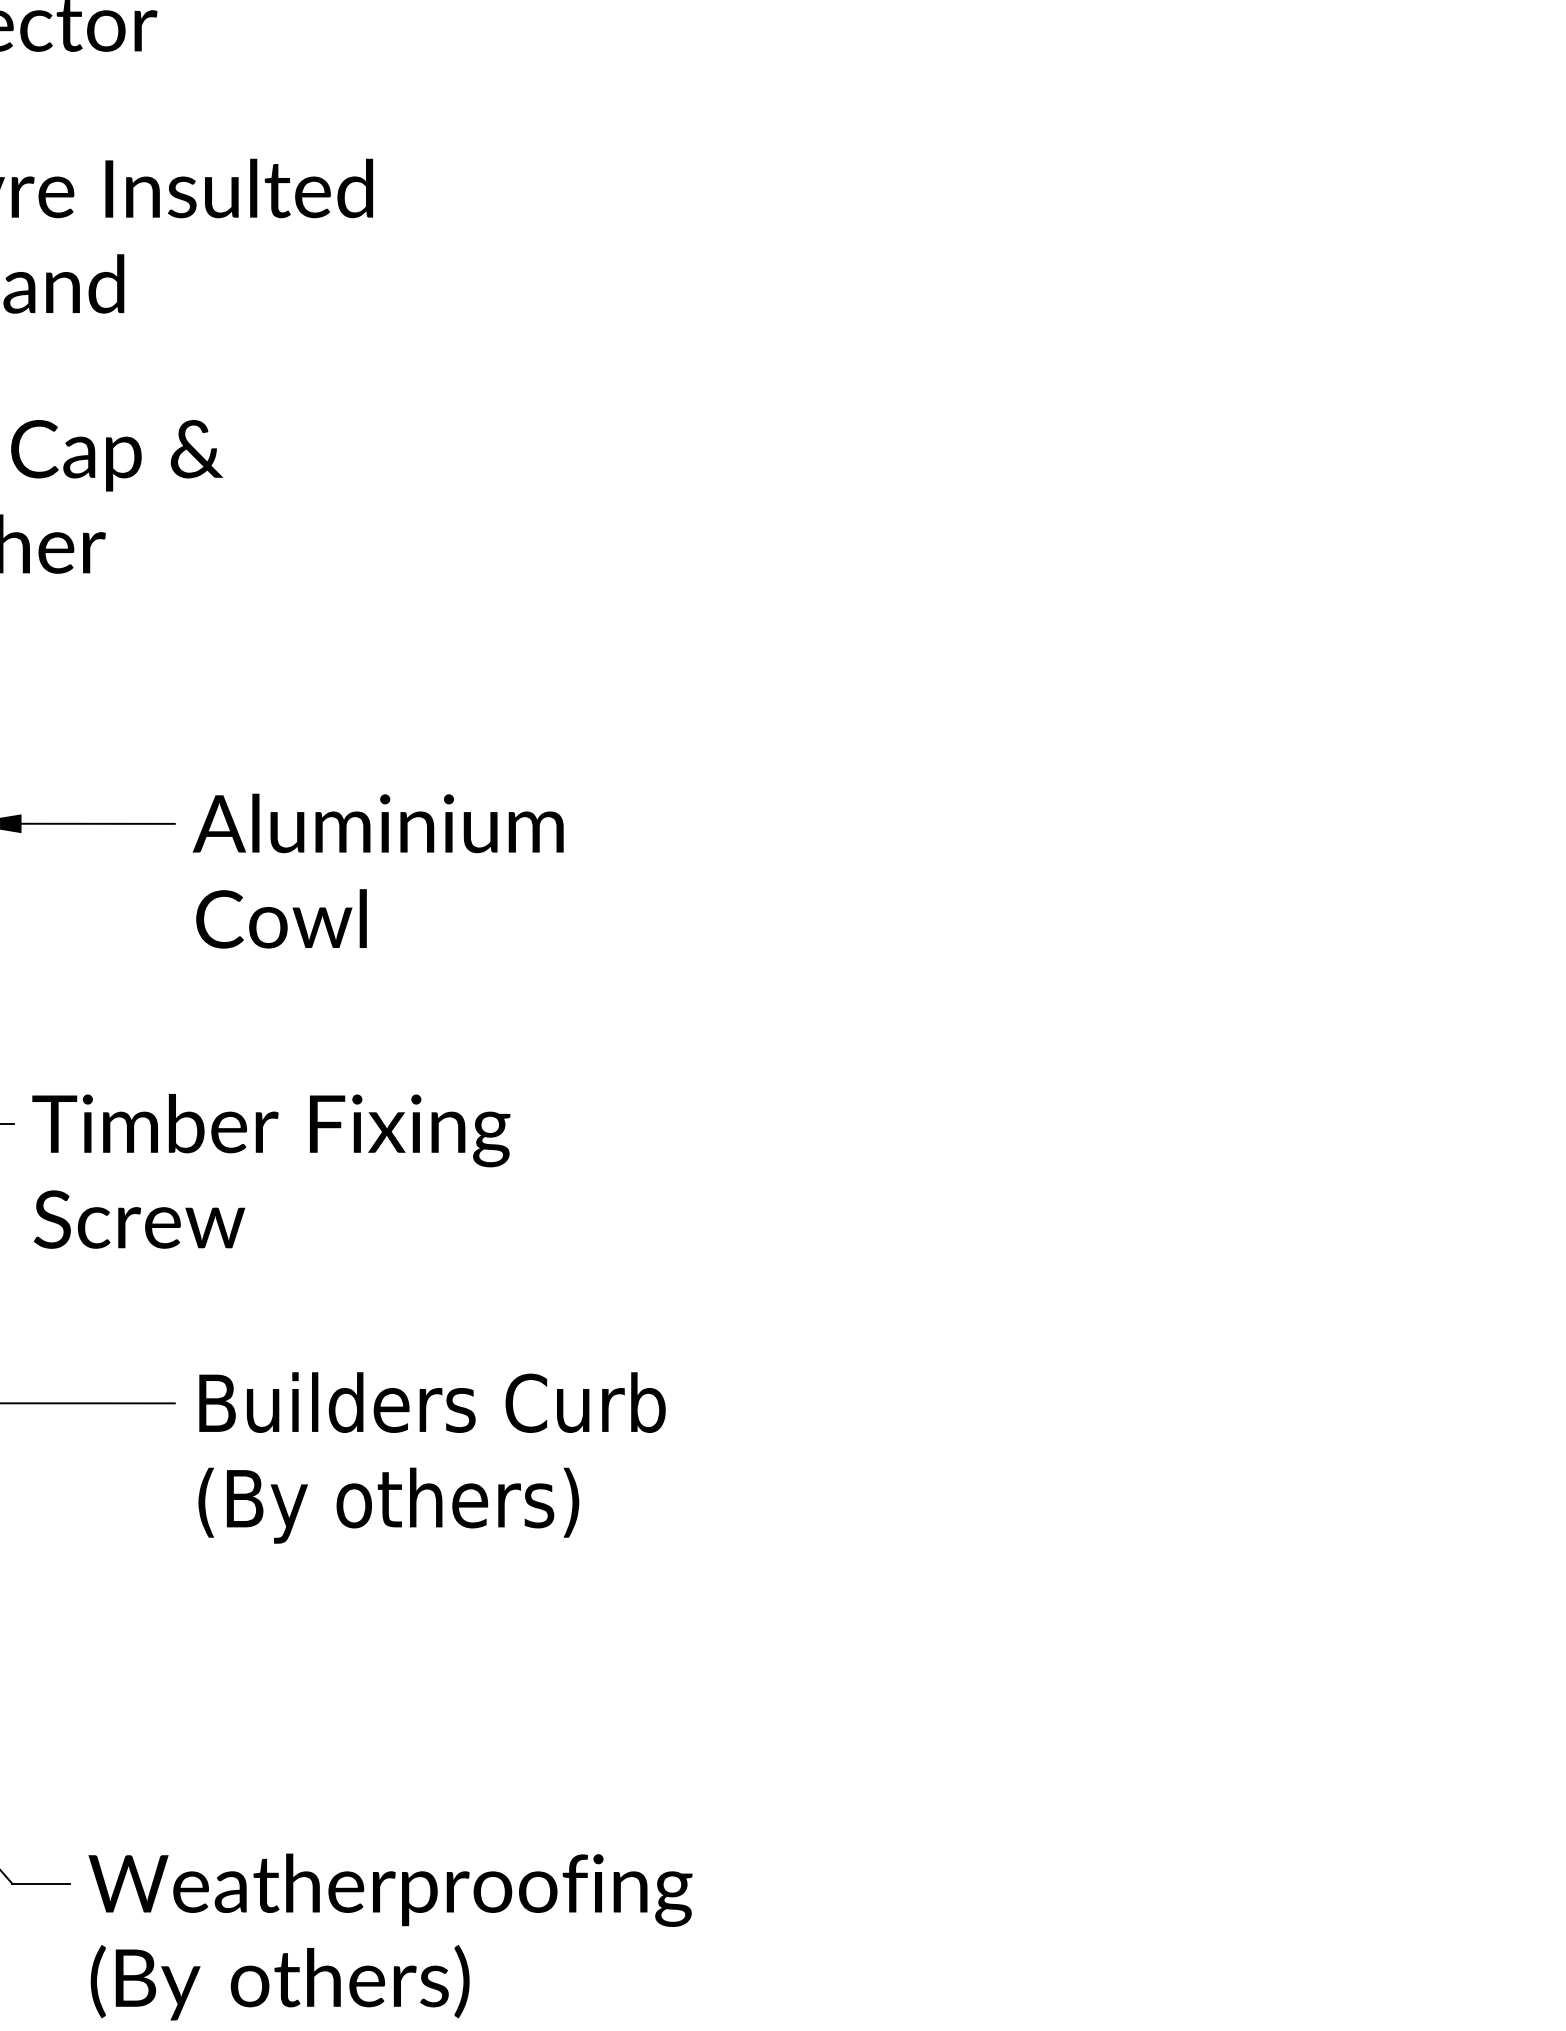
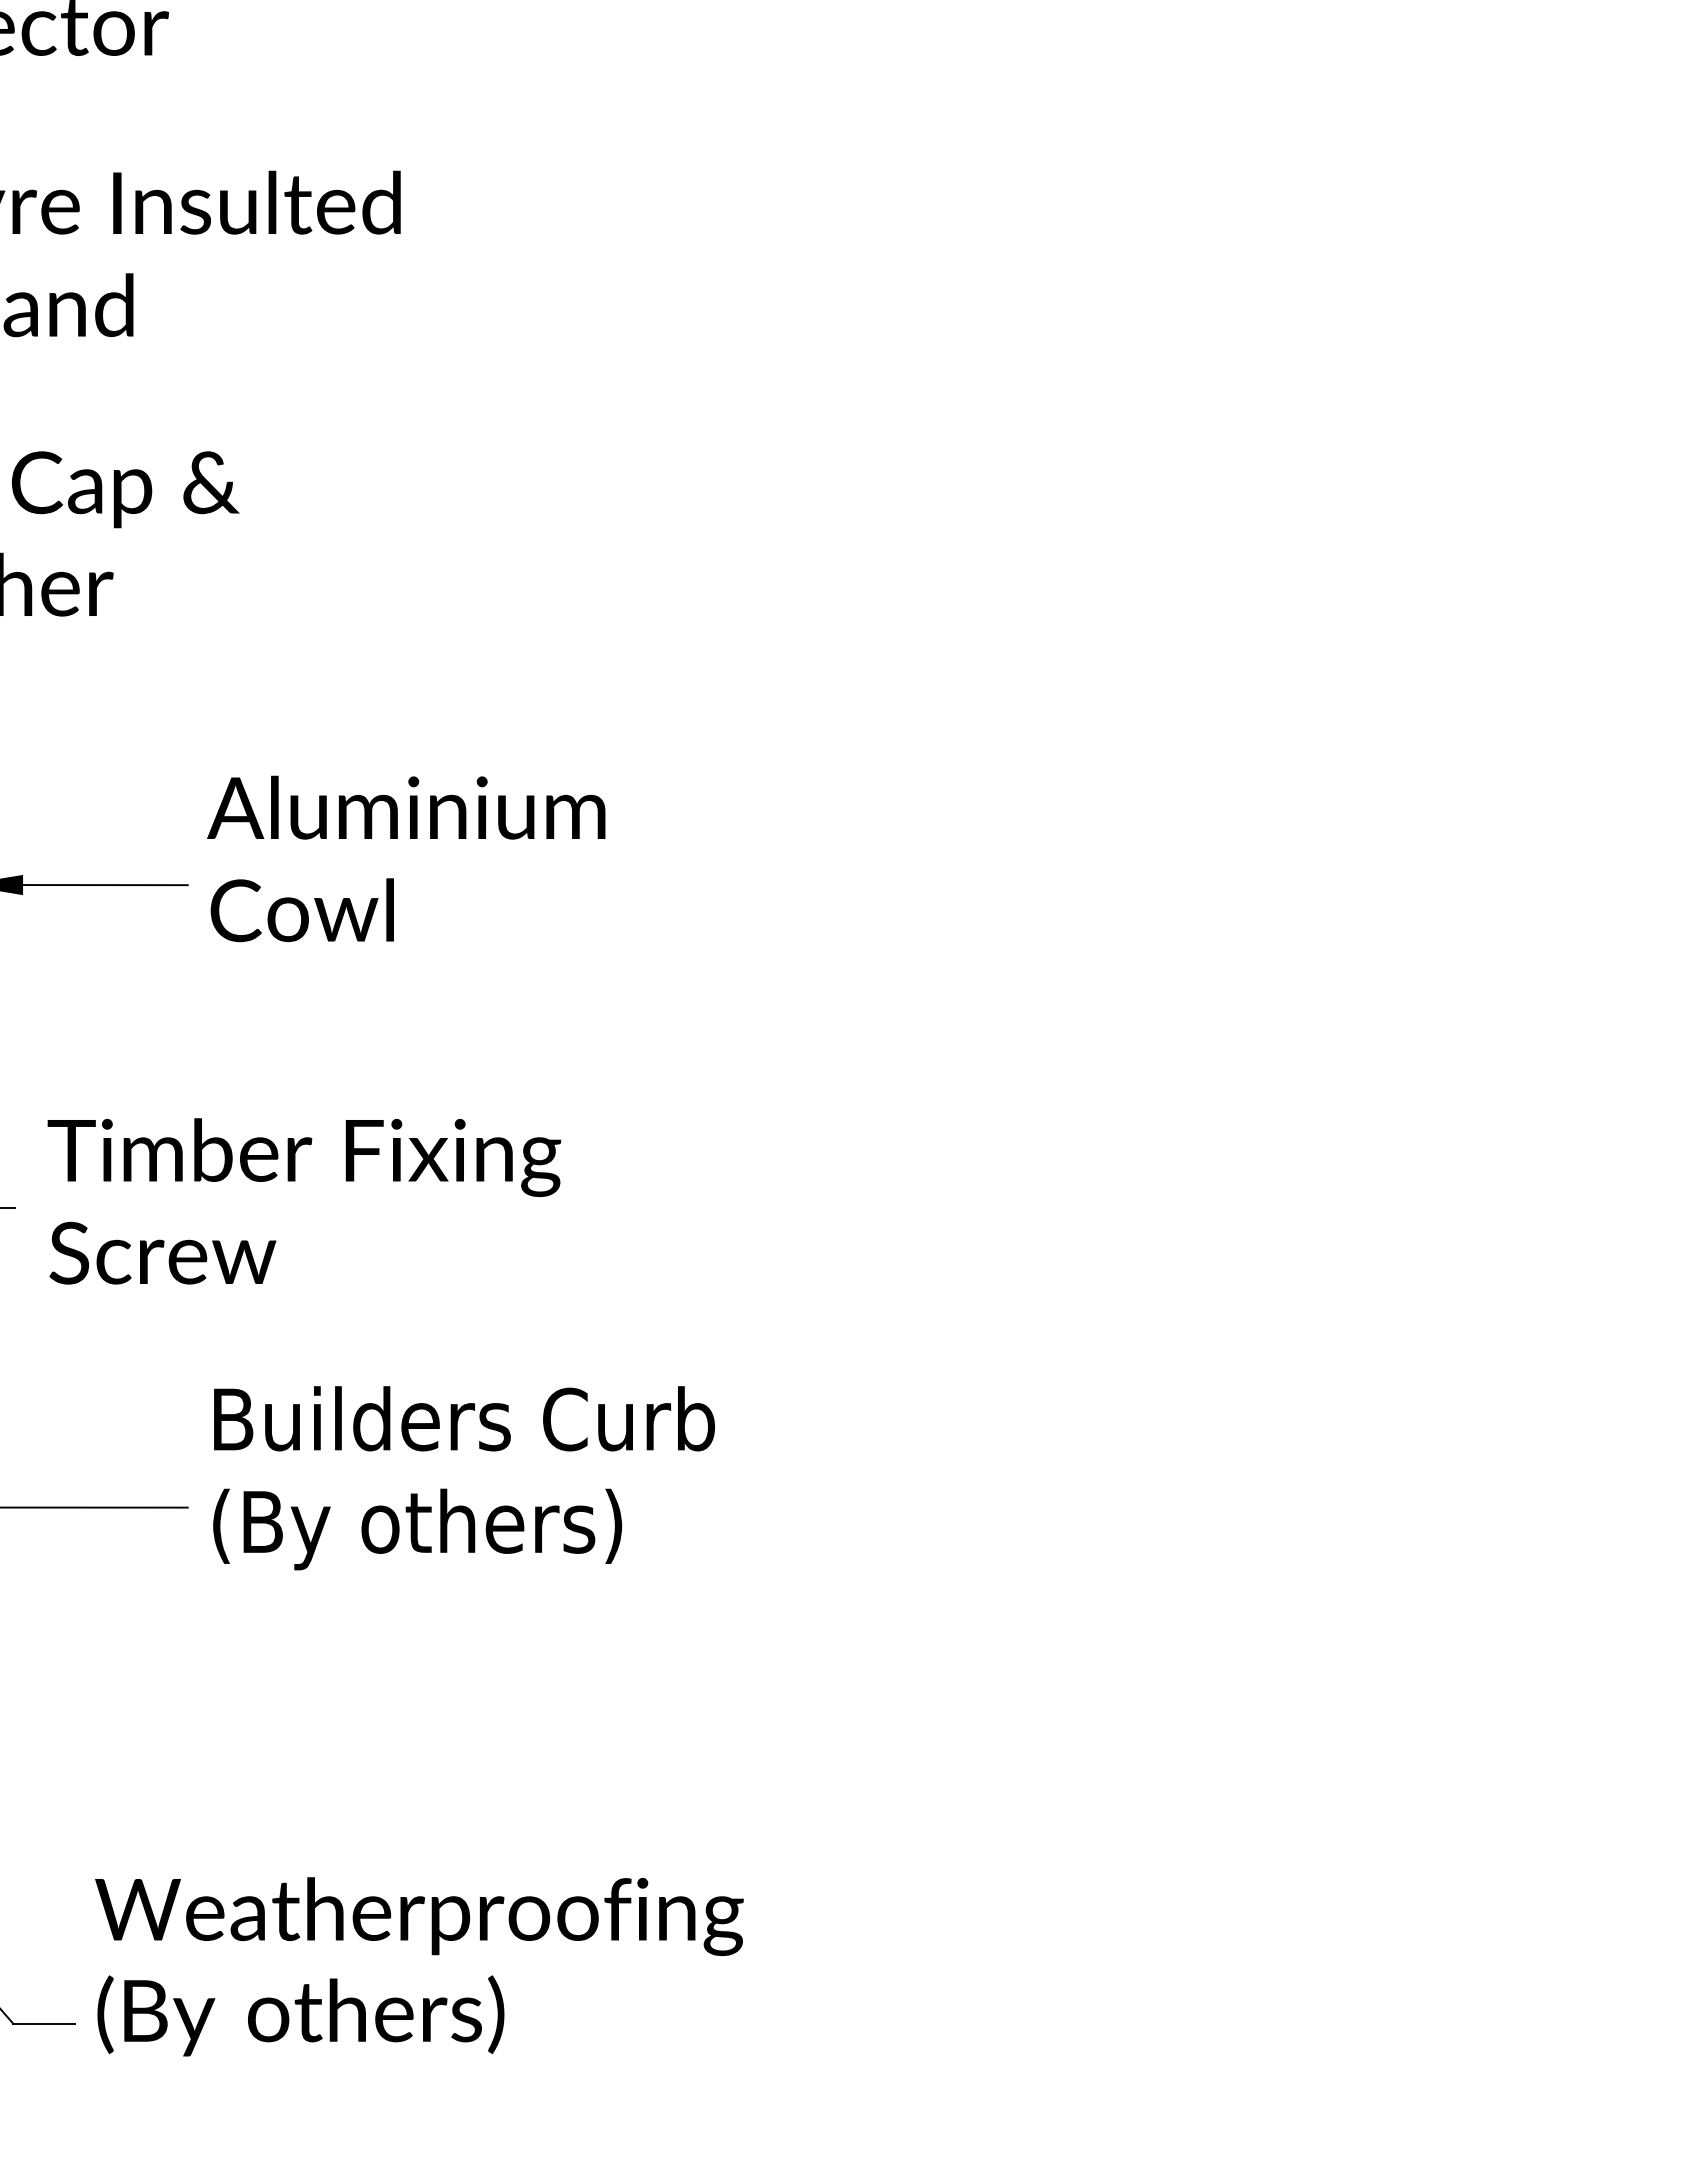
text: (378, 870) -> (406, 858), moved
text: (271, 1171) -> (304, 1201), moved
text: (431, 1458) -> (463, 1478), moved
text: (390, 1936) -> (419, 1966), moved

